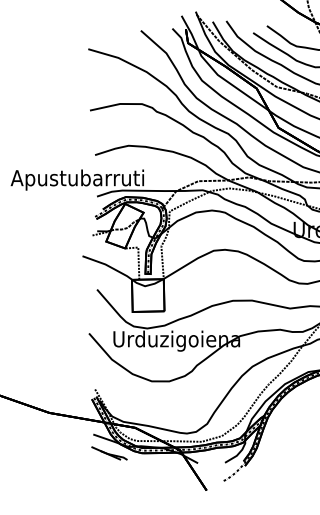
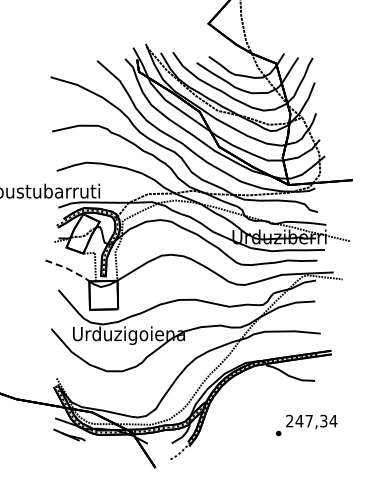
line: (108, 266) -> (68, 269), solid -> dashed

